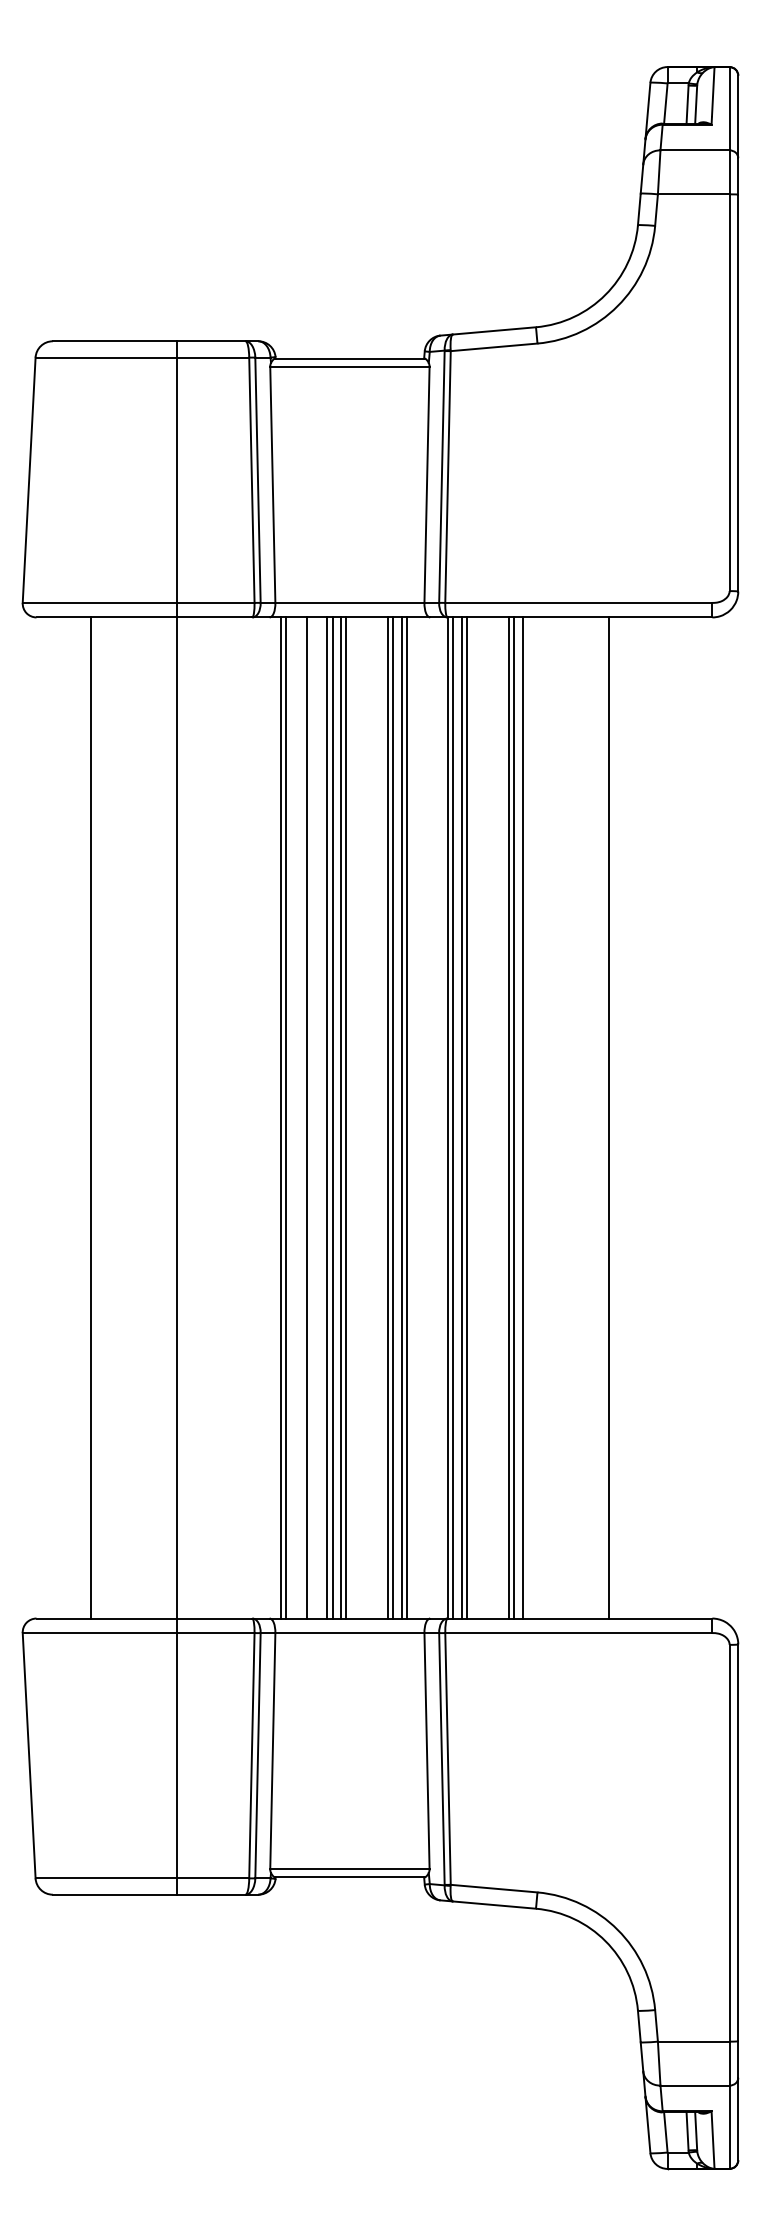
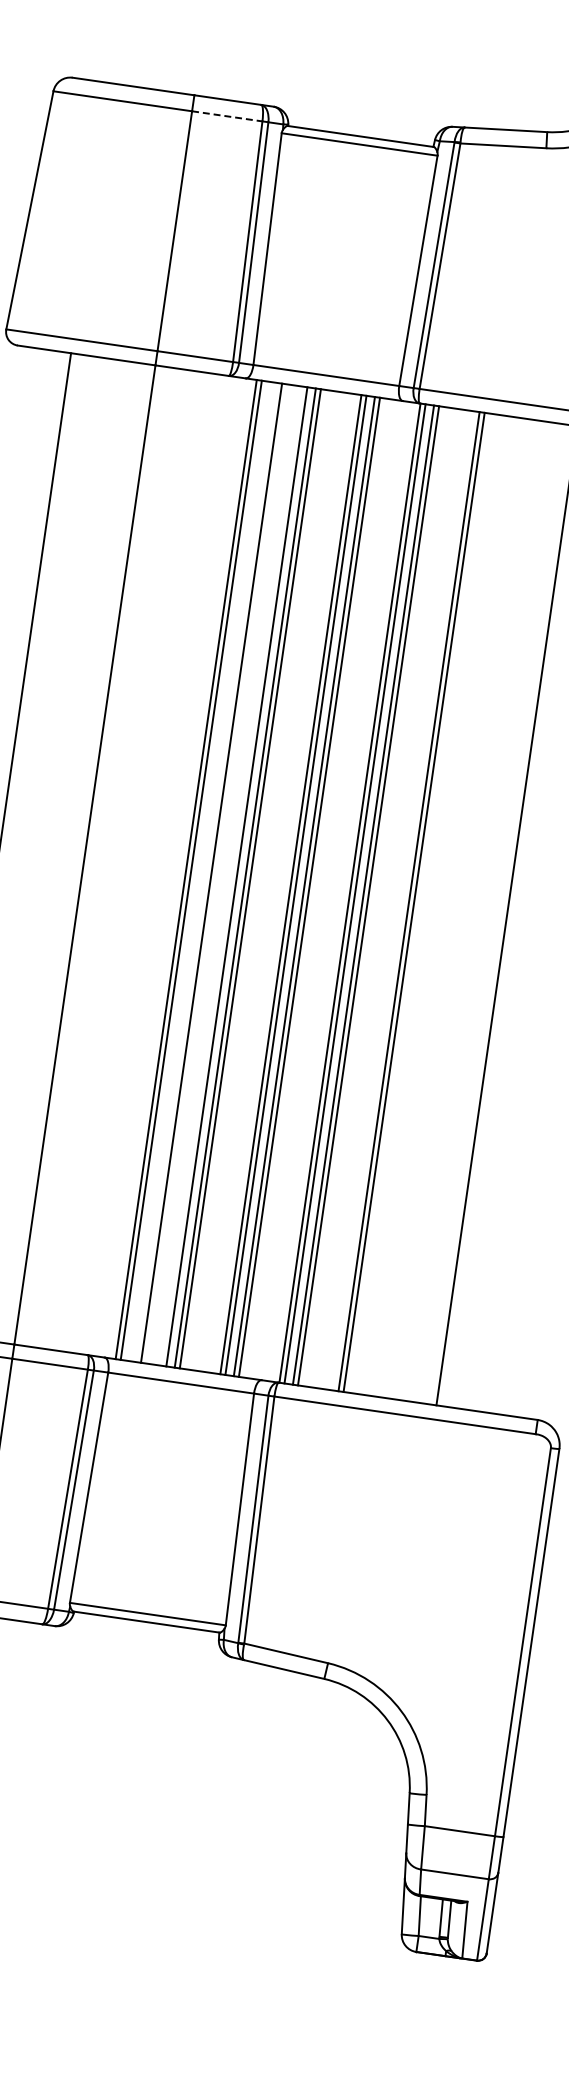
line: (213, 357) -> (227, 116), solid -> dashed
line: (327, 1117) -> (231, 875), removed
line: (522, 1117) -> (422, 903), removed

